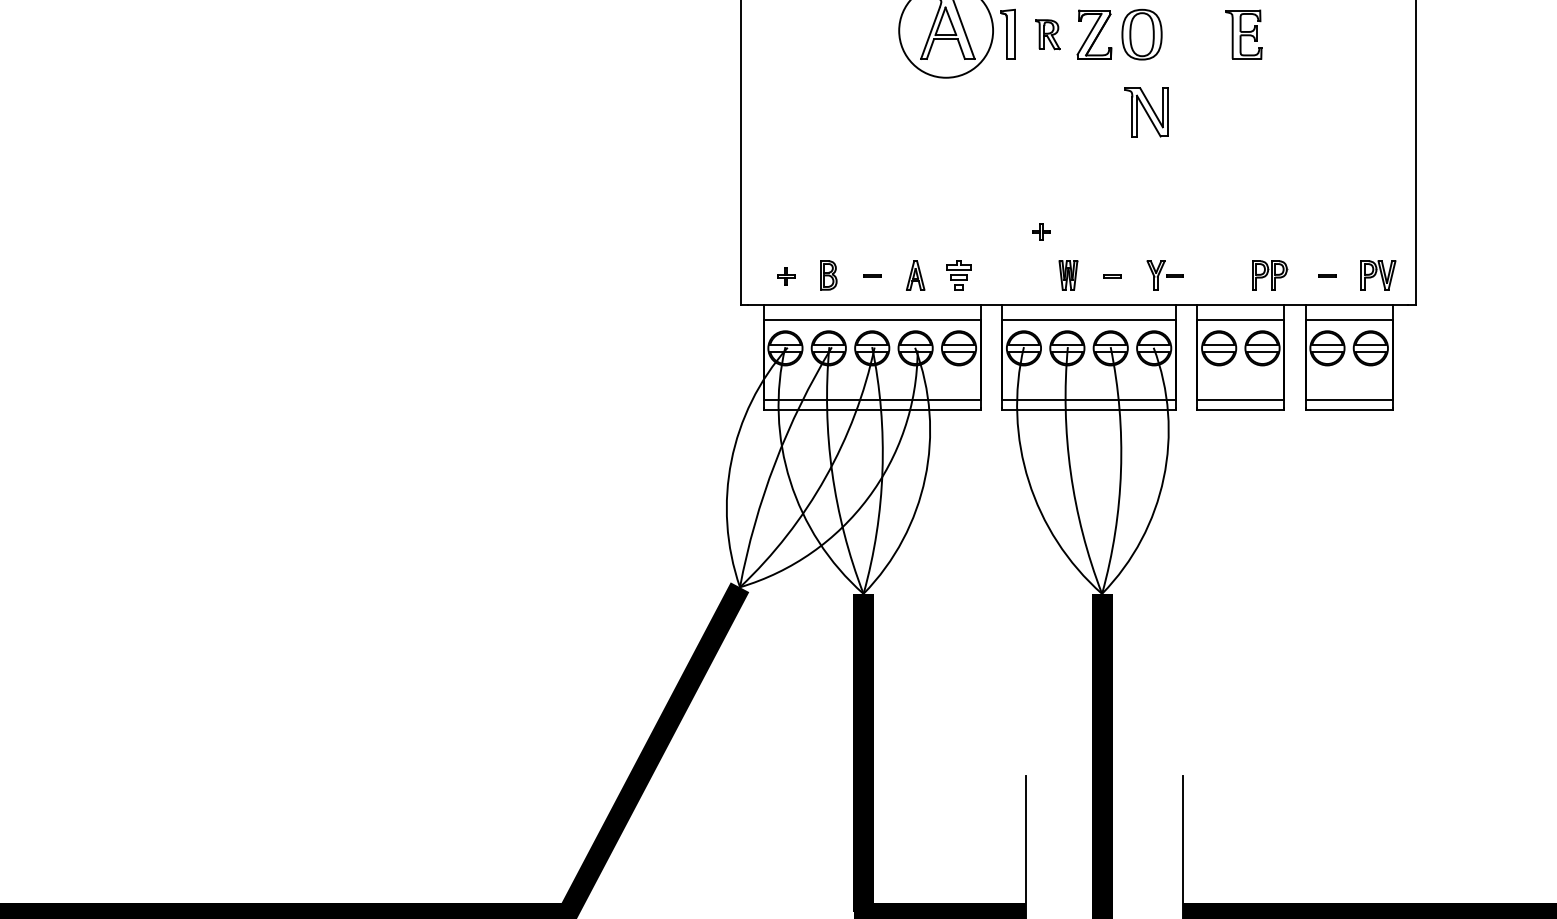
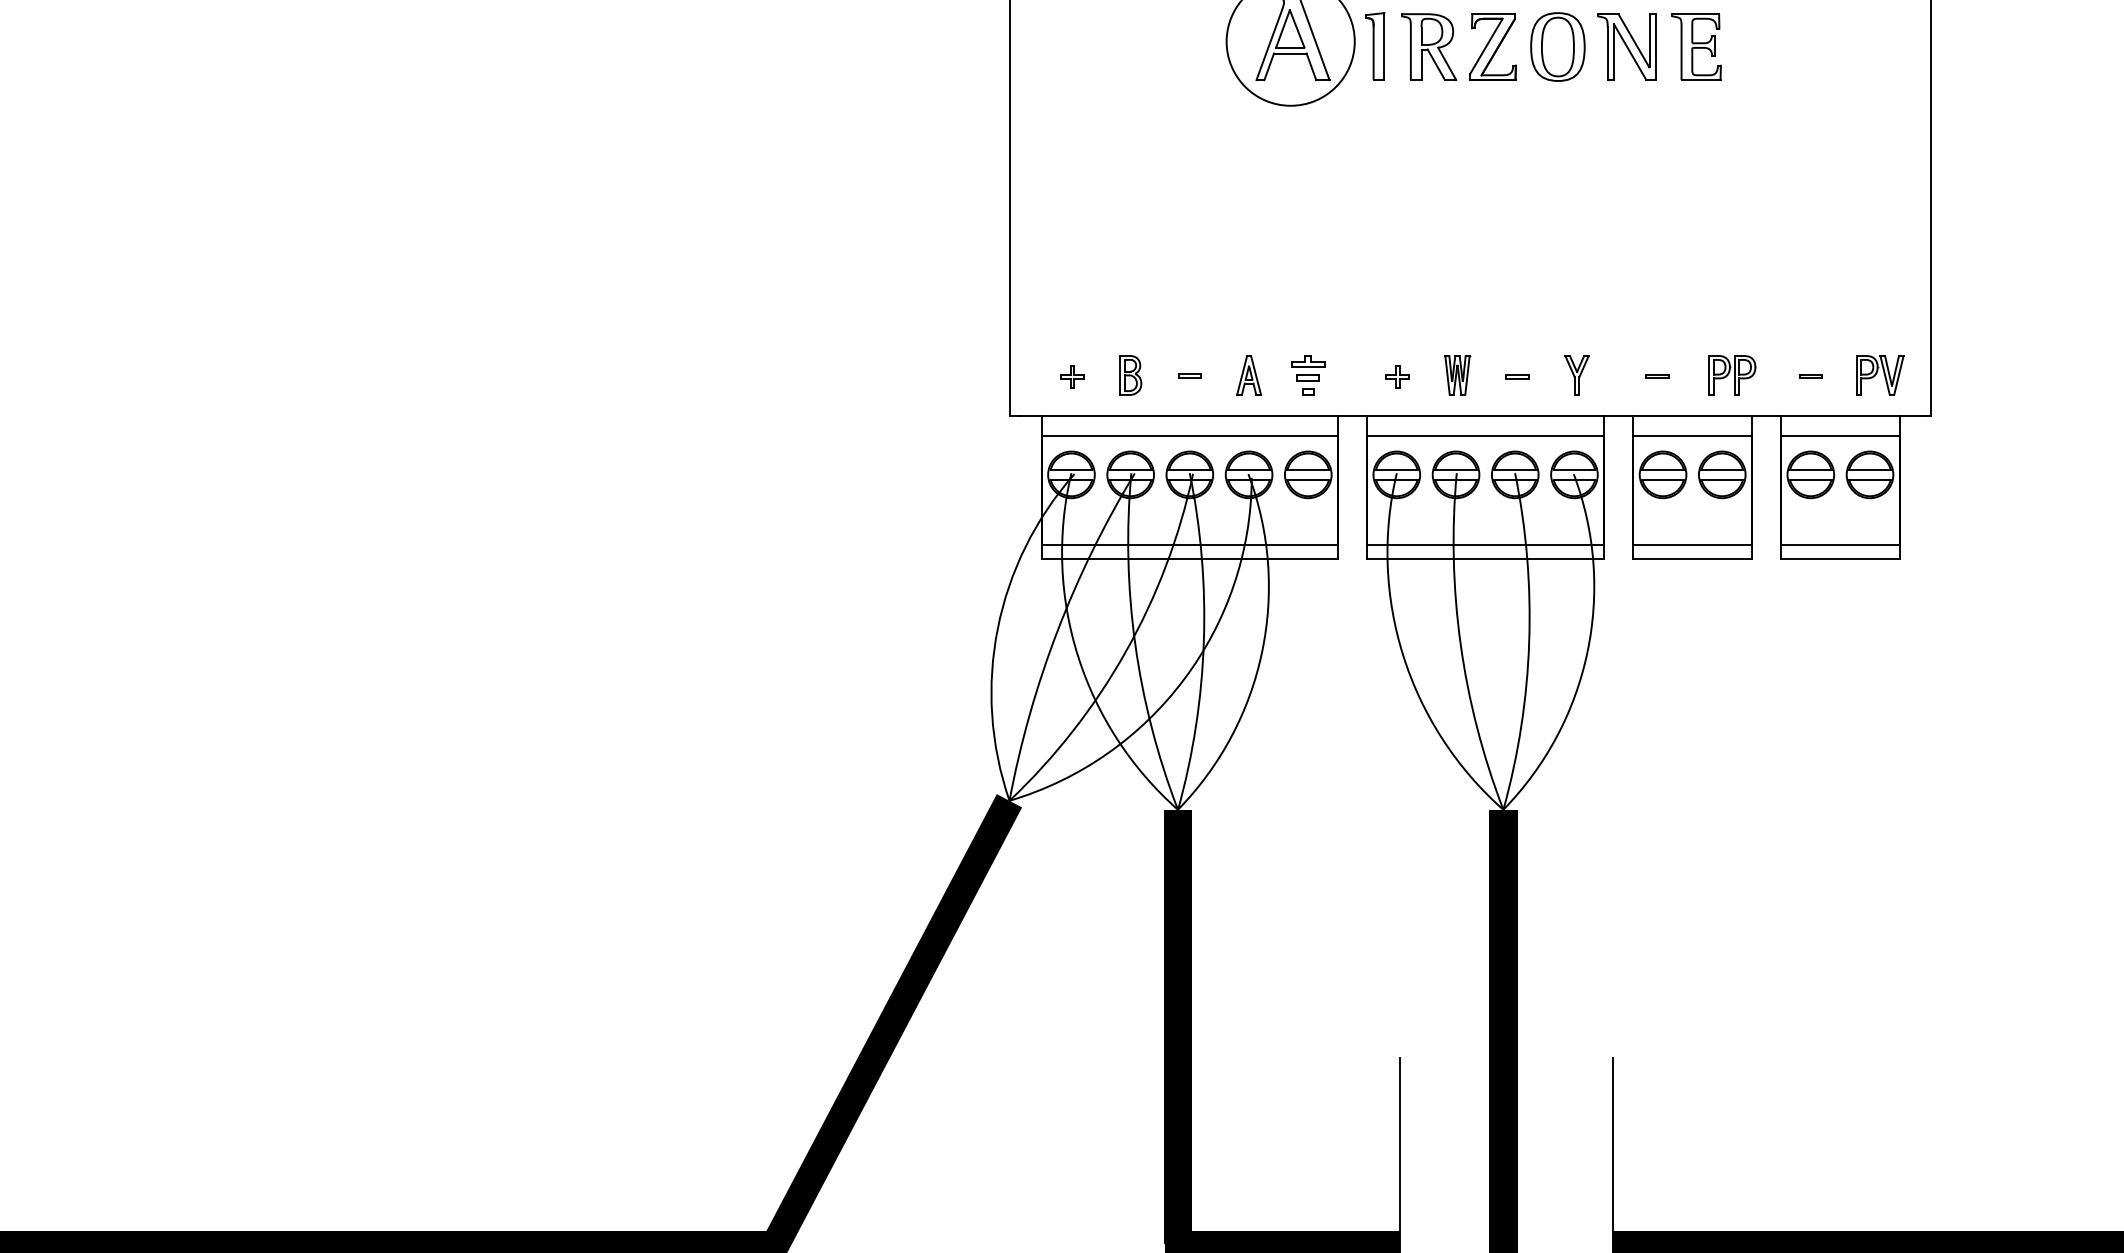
part: (1047, 34) -> (1429, 46), size x1.67
part: (1146, 112) -> (1626, 46), moved
part: (1041, 231) -> (1397, 376), moved
line: (1174, 275) -> (1657, 375), moved

